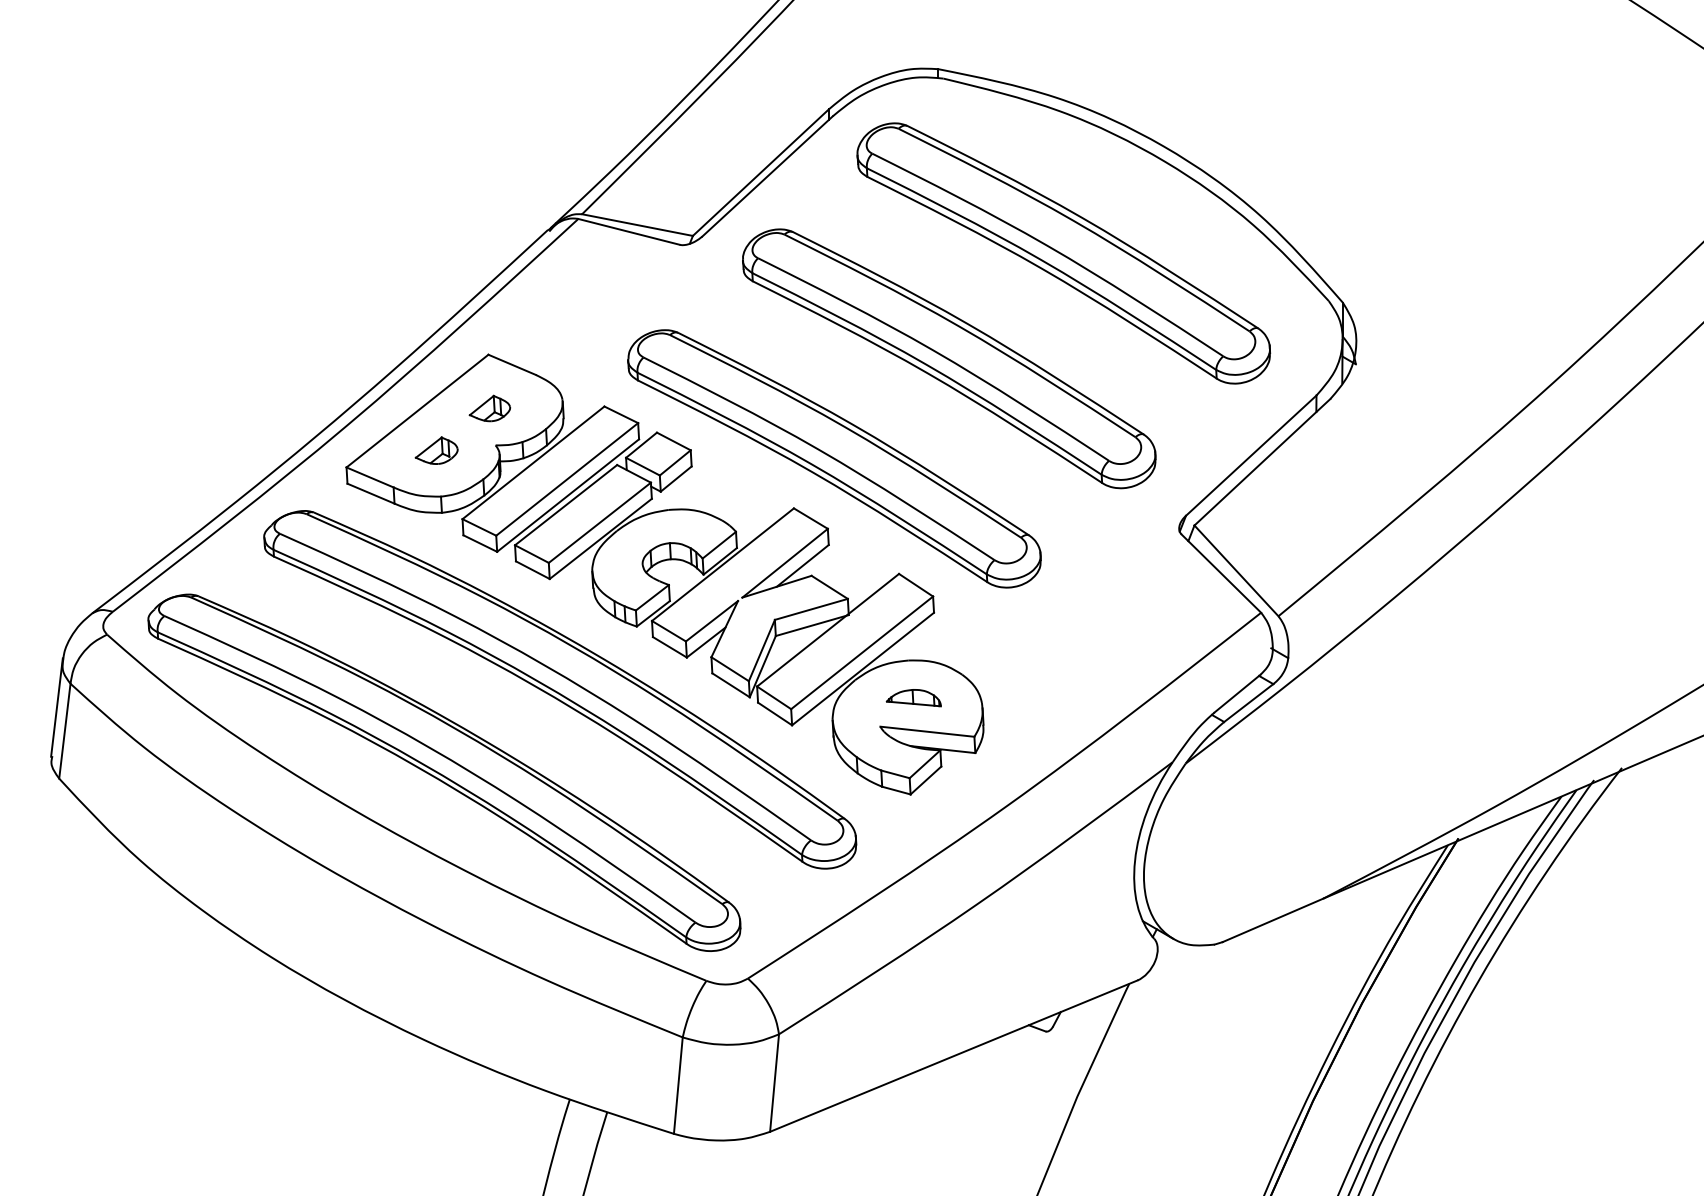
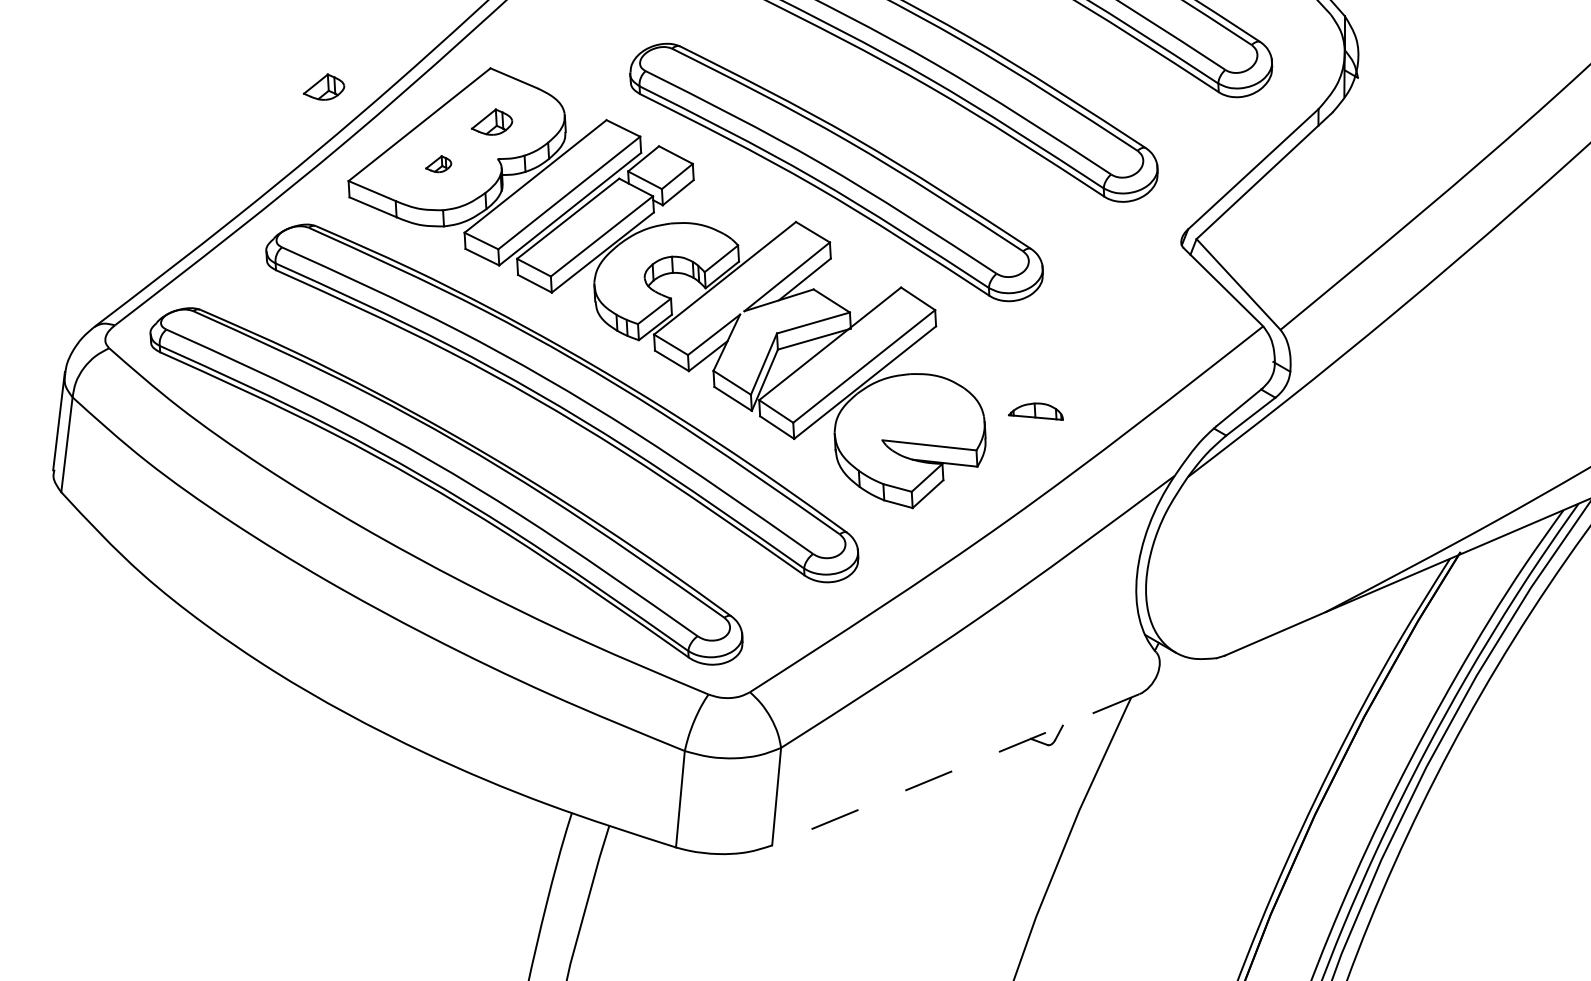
part: (321, 373) -> (323, 87), added
part: (436, 450) -> (438, 164), size x0.6
part: (913, 698) -> (1035, 412), moved
line: (953, 1056) -> (955, 770), solid -> dashed

